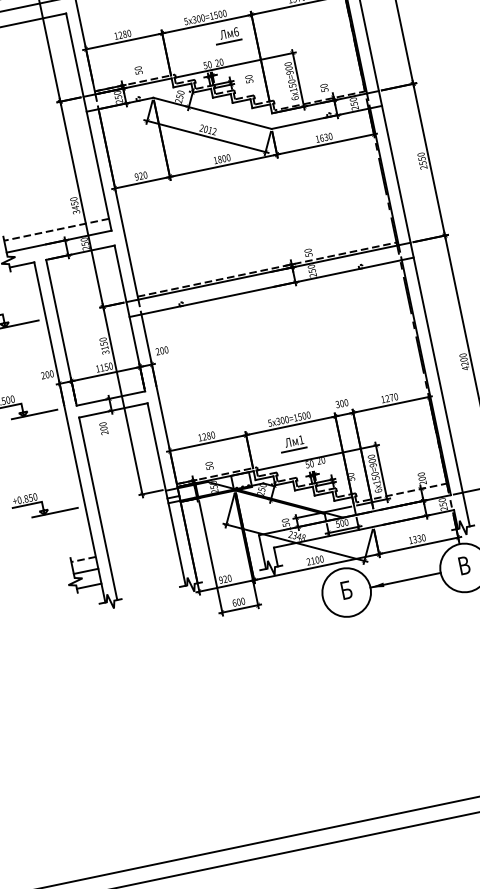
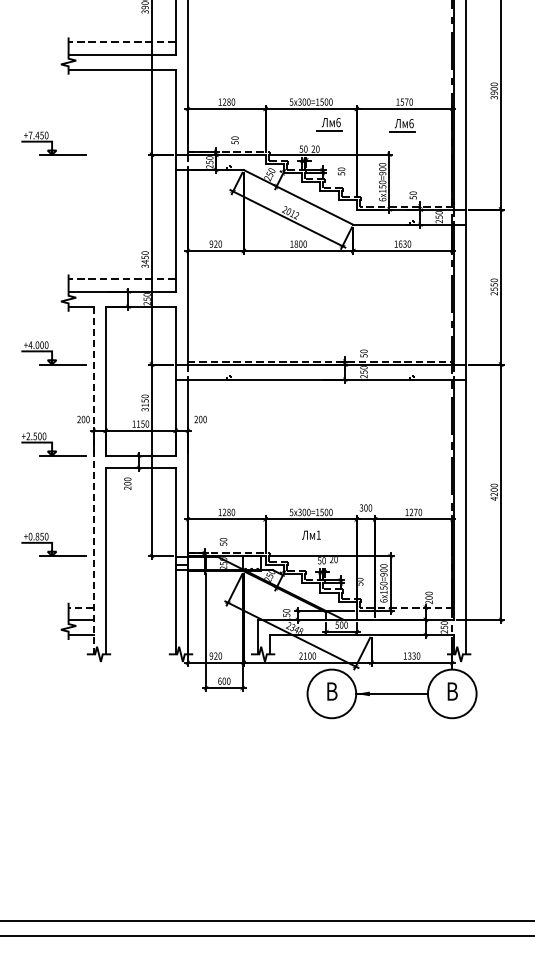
part: (299, 21) -> (402, 125), added
line: (69, 432) -> (93, 480), solid -> dashed
line: (294, 449) -> (309, 543), removed
text: (347, 587) -> (333, 689), Б -> В

